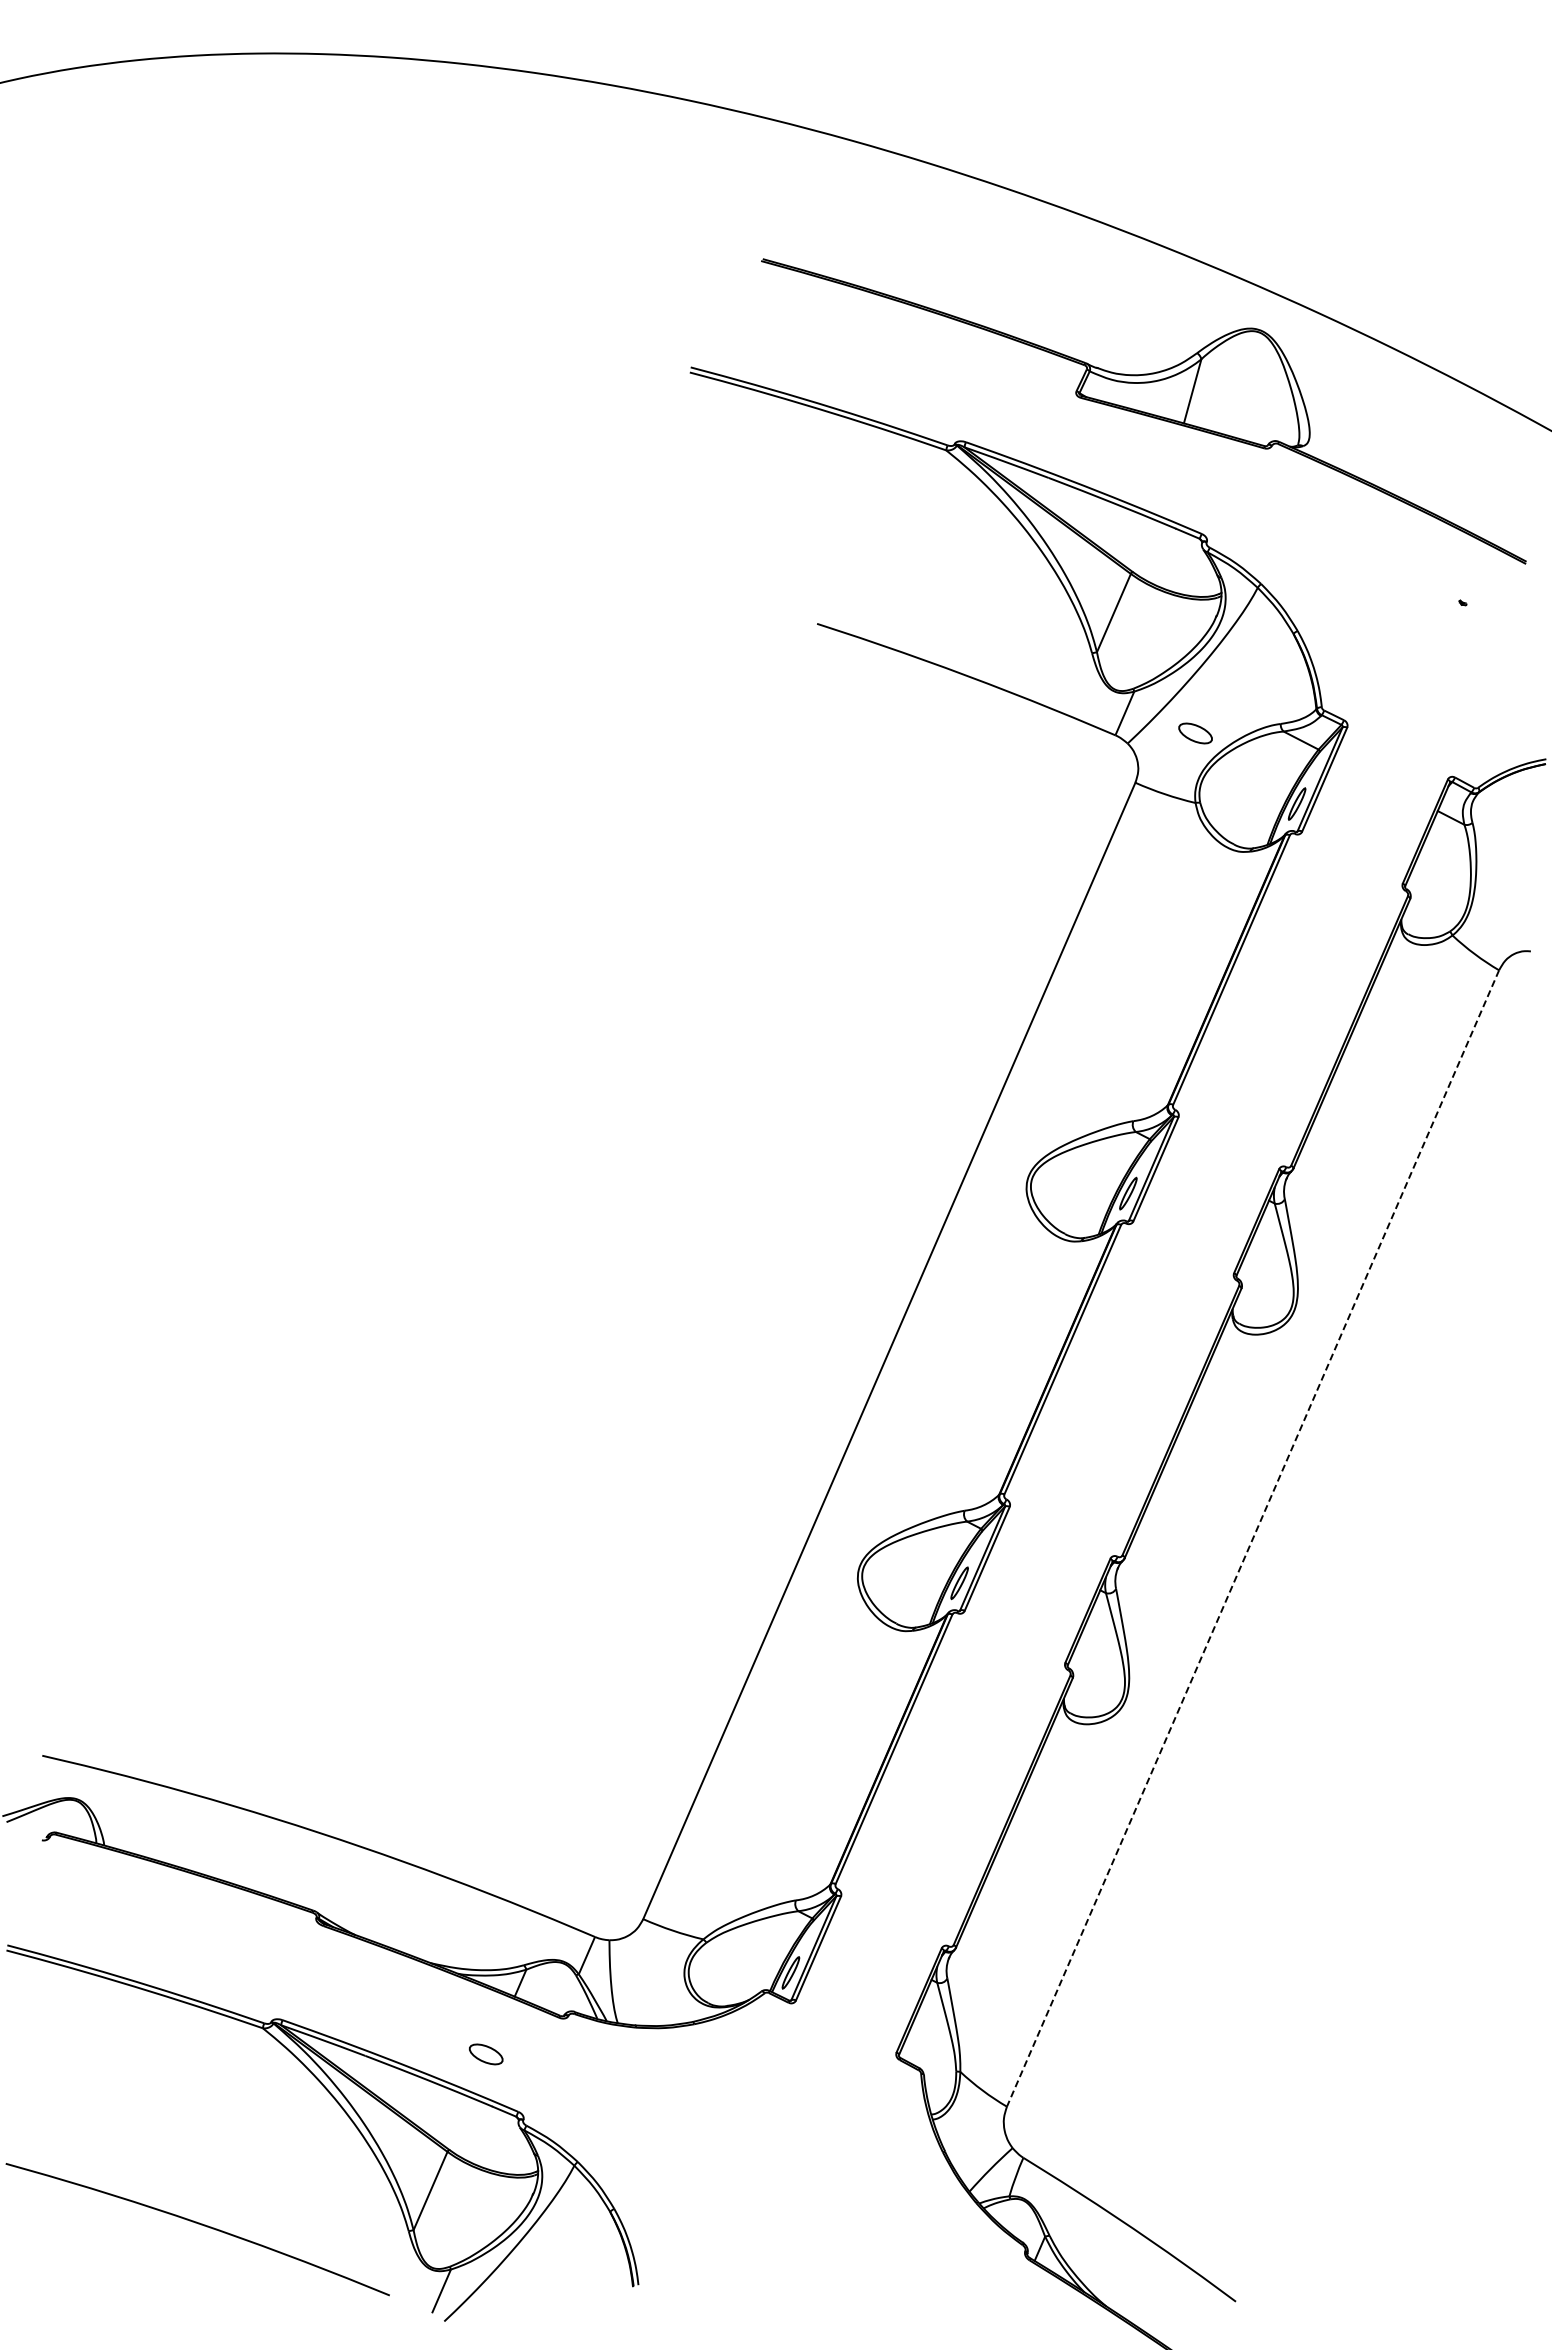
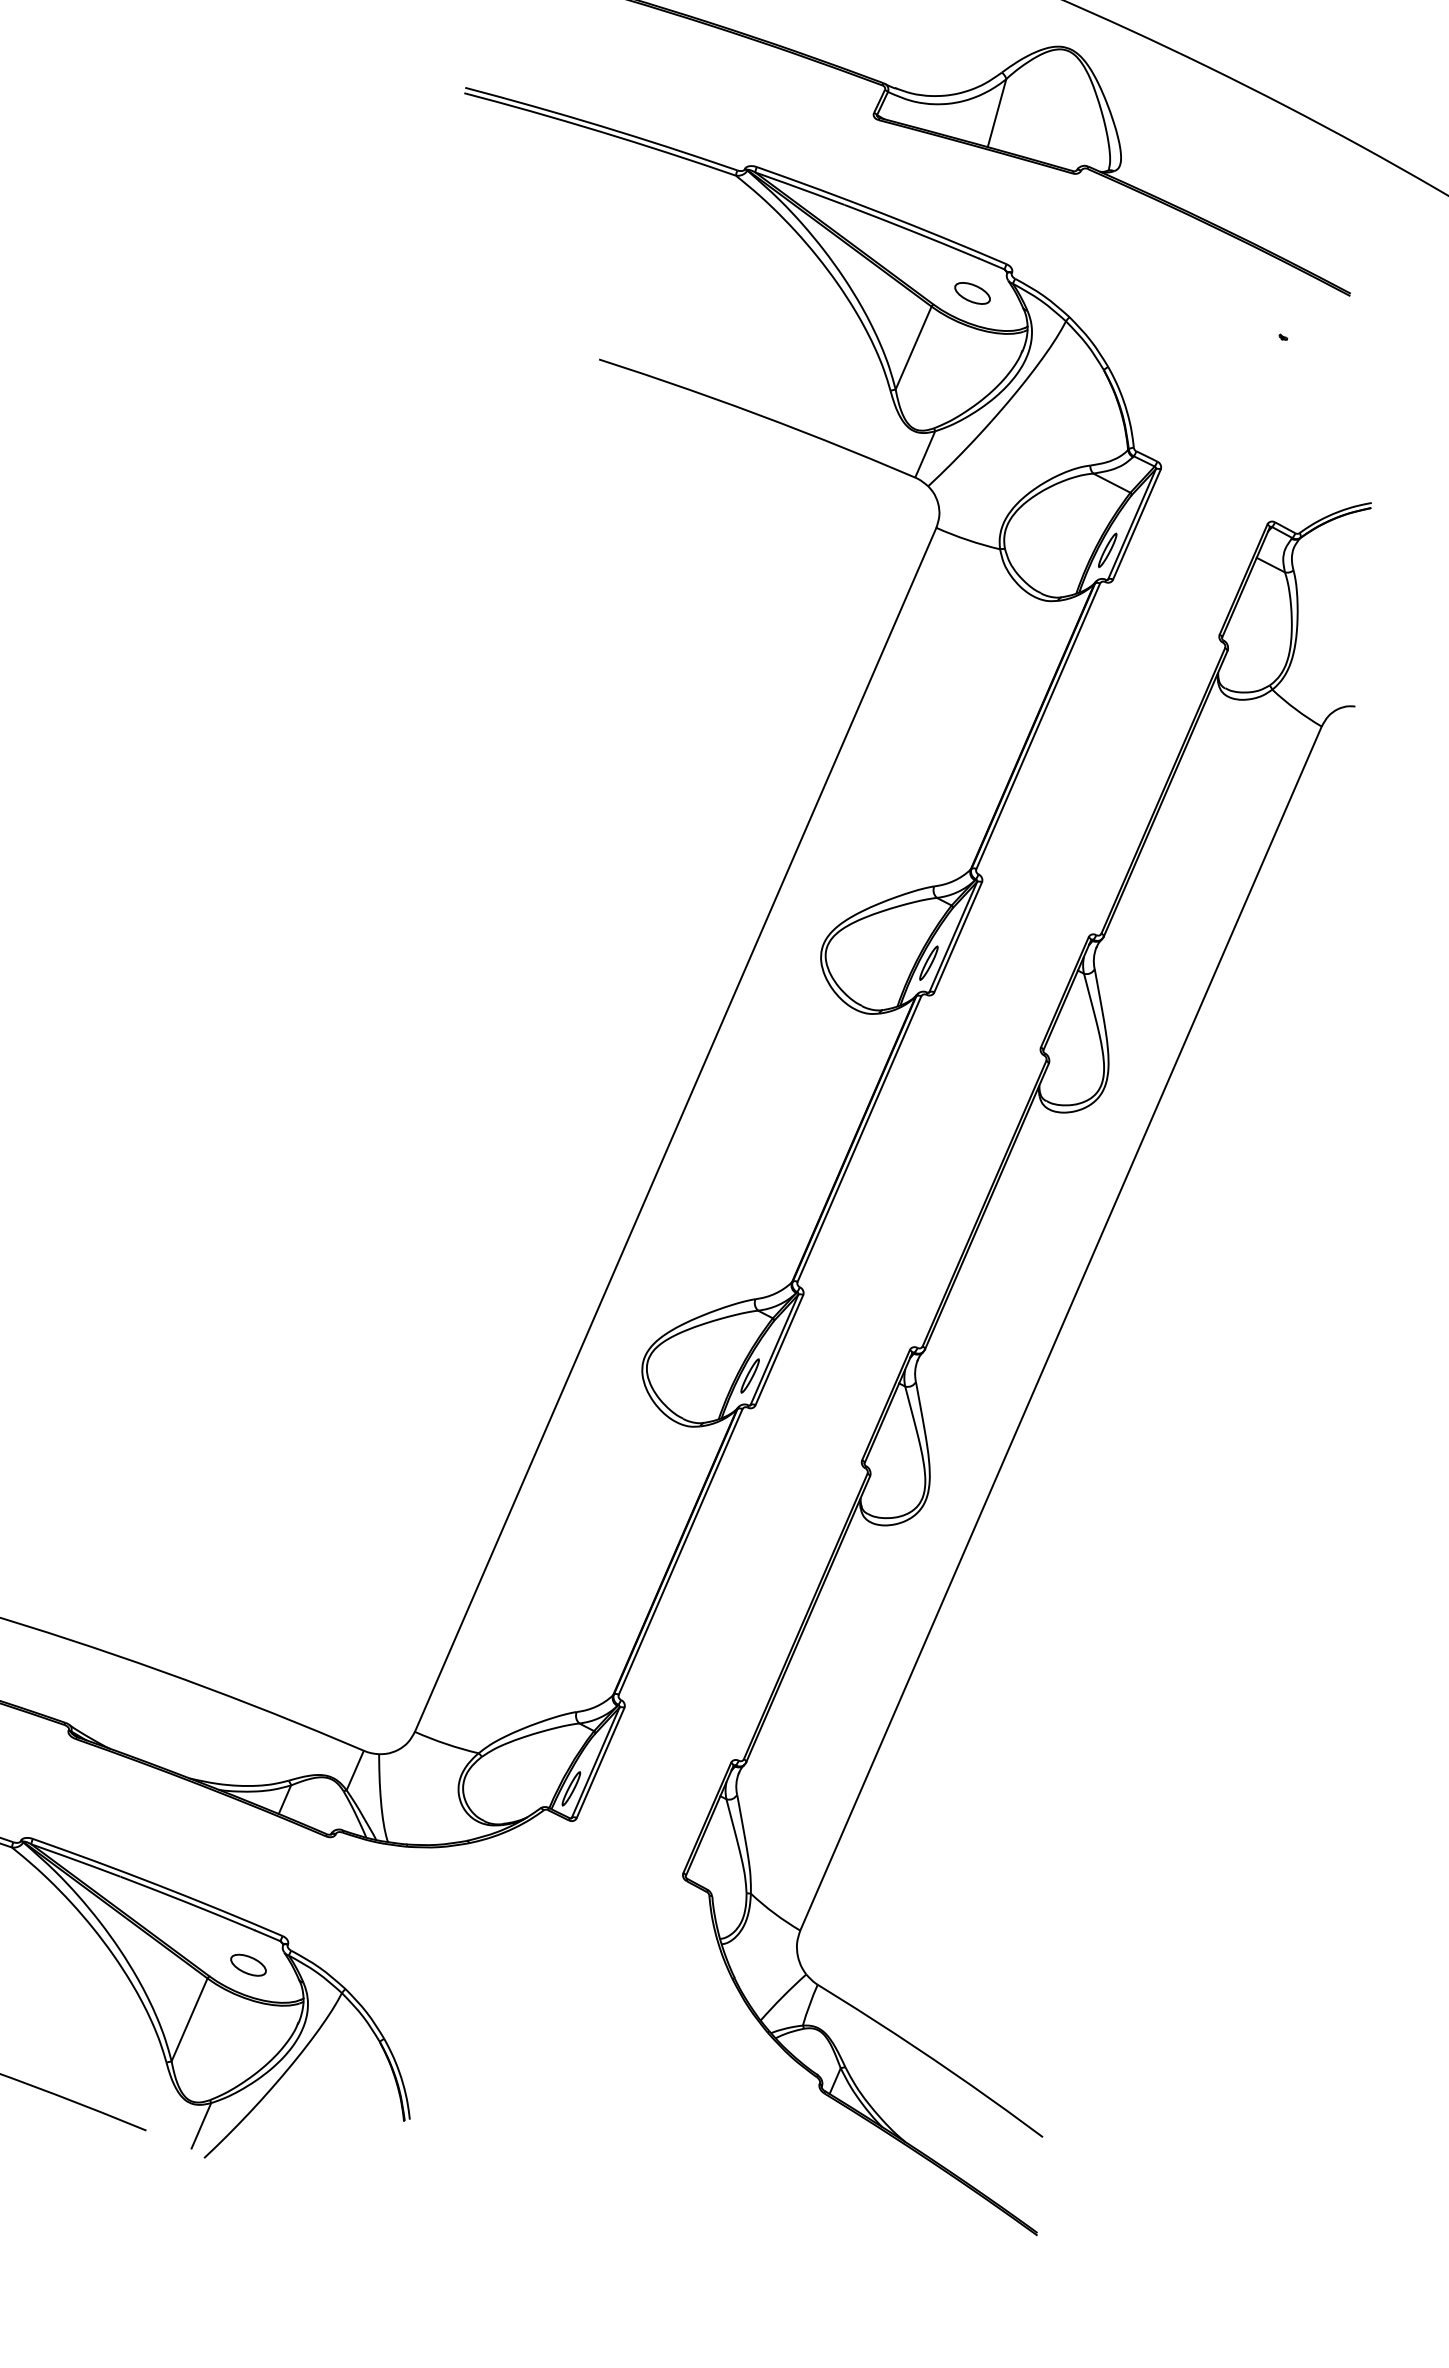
part: (1195, 733) -> (972, 293), moved
line: (1252, 1538) -> (1060, 1328), dashed -> solid
part: (485, 2054) -> (247, 1965), moved

